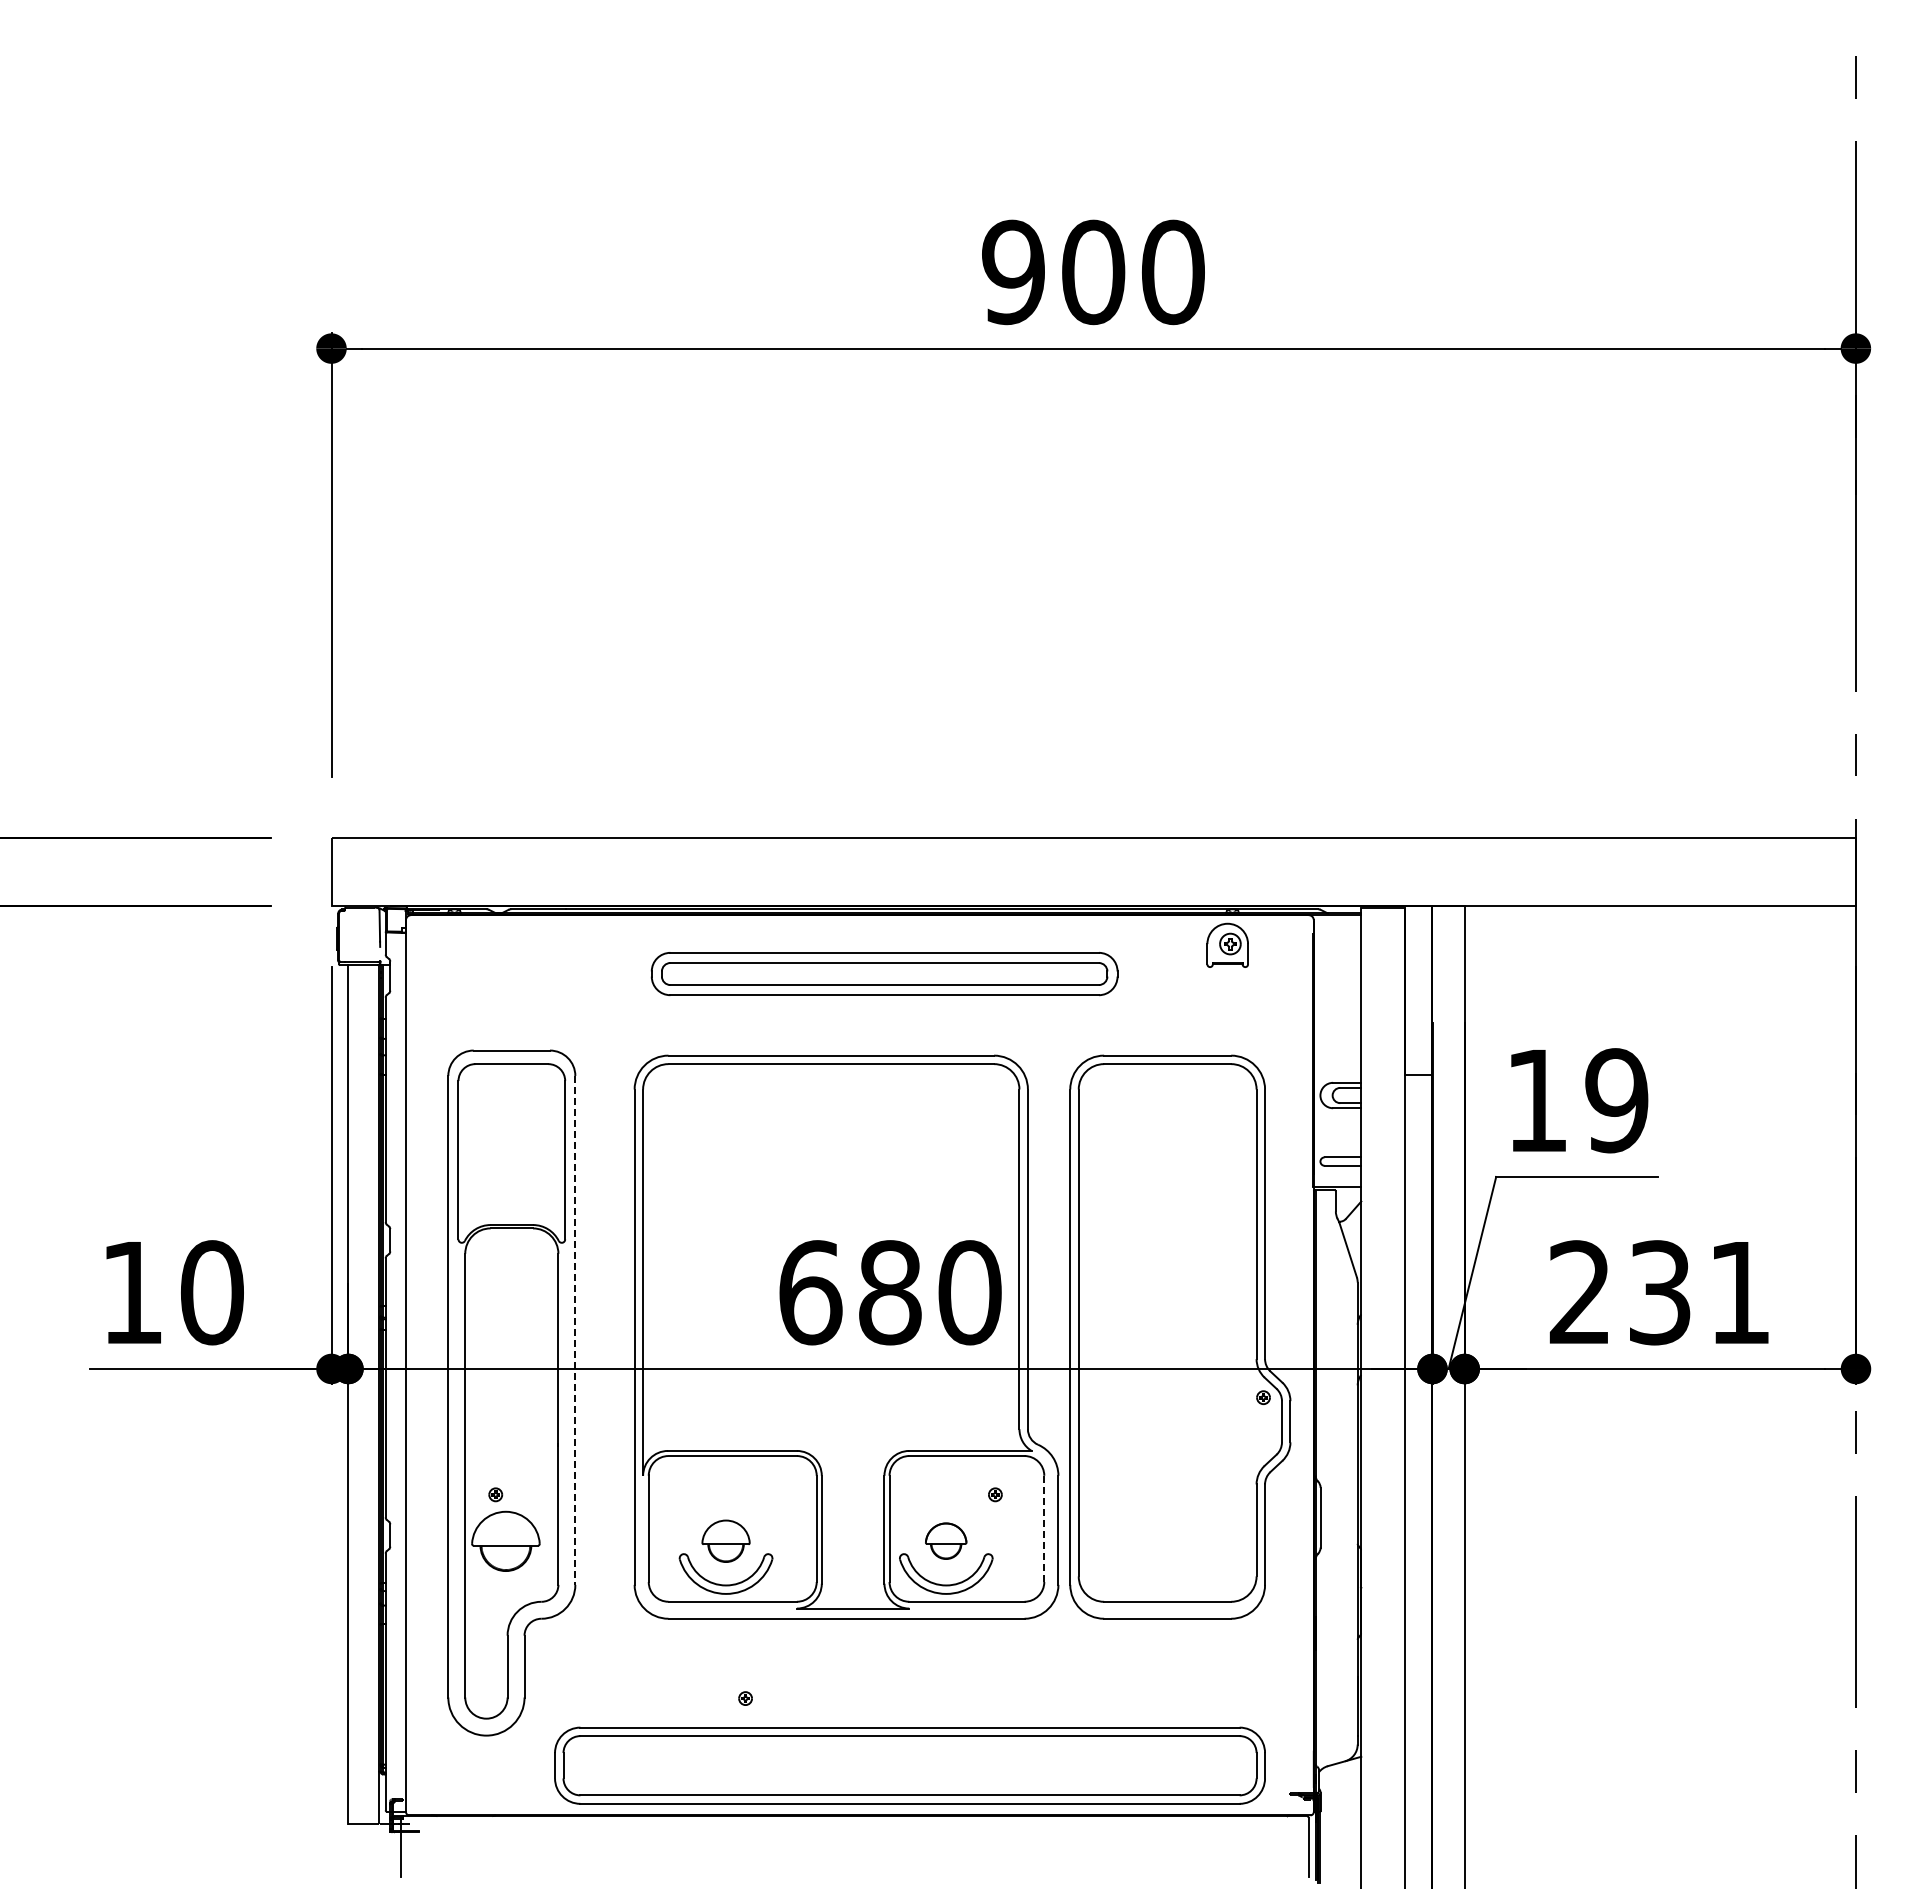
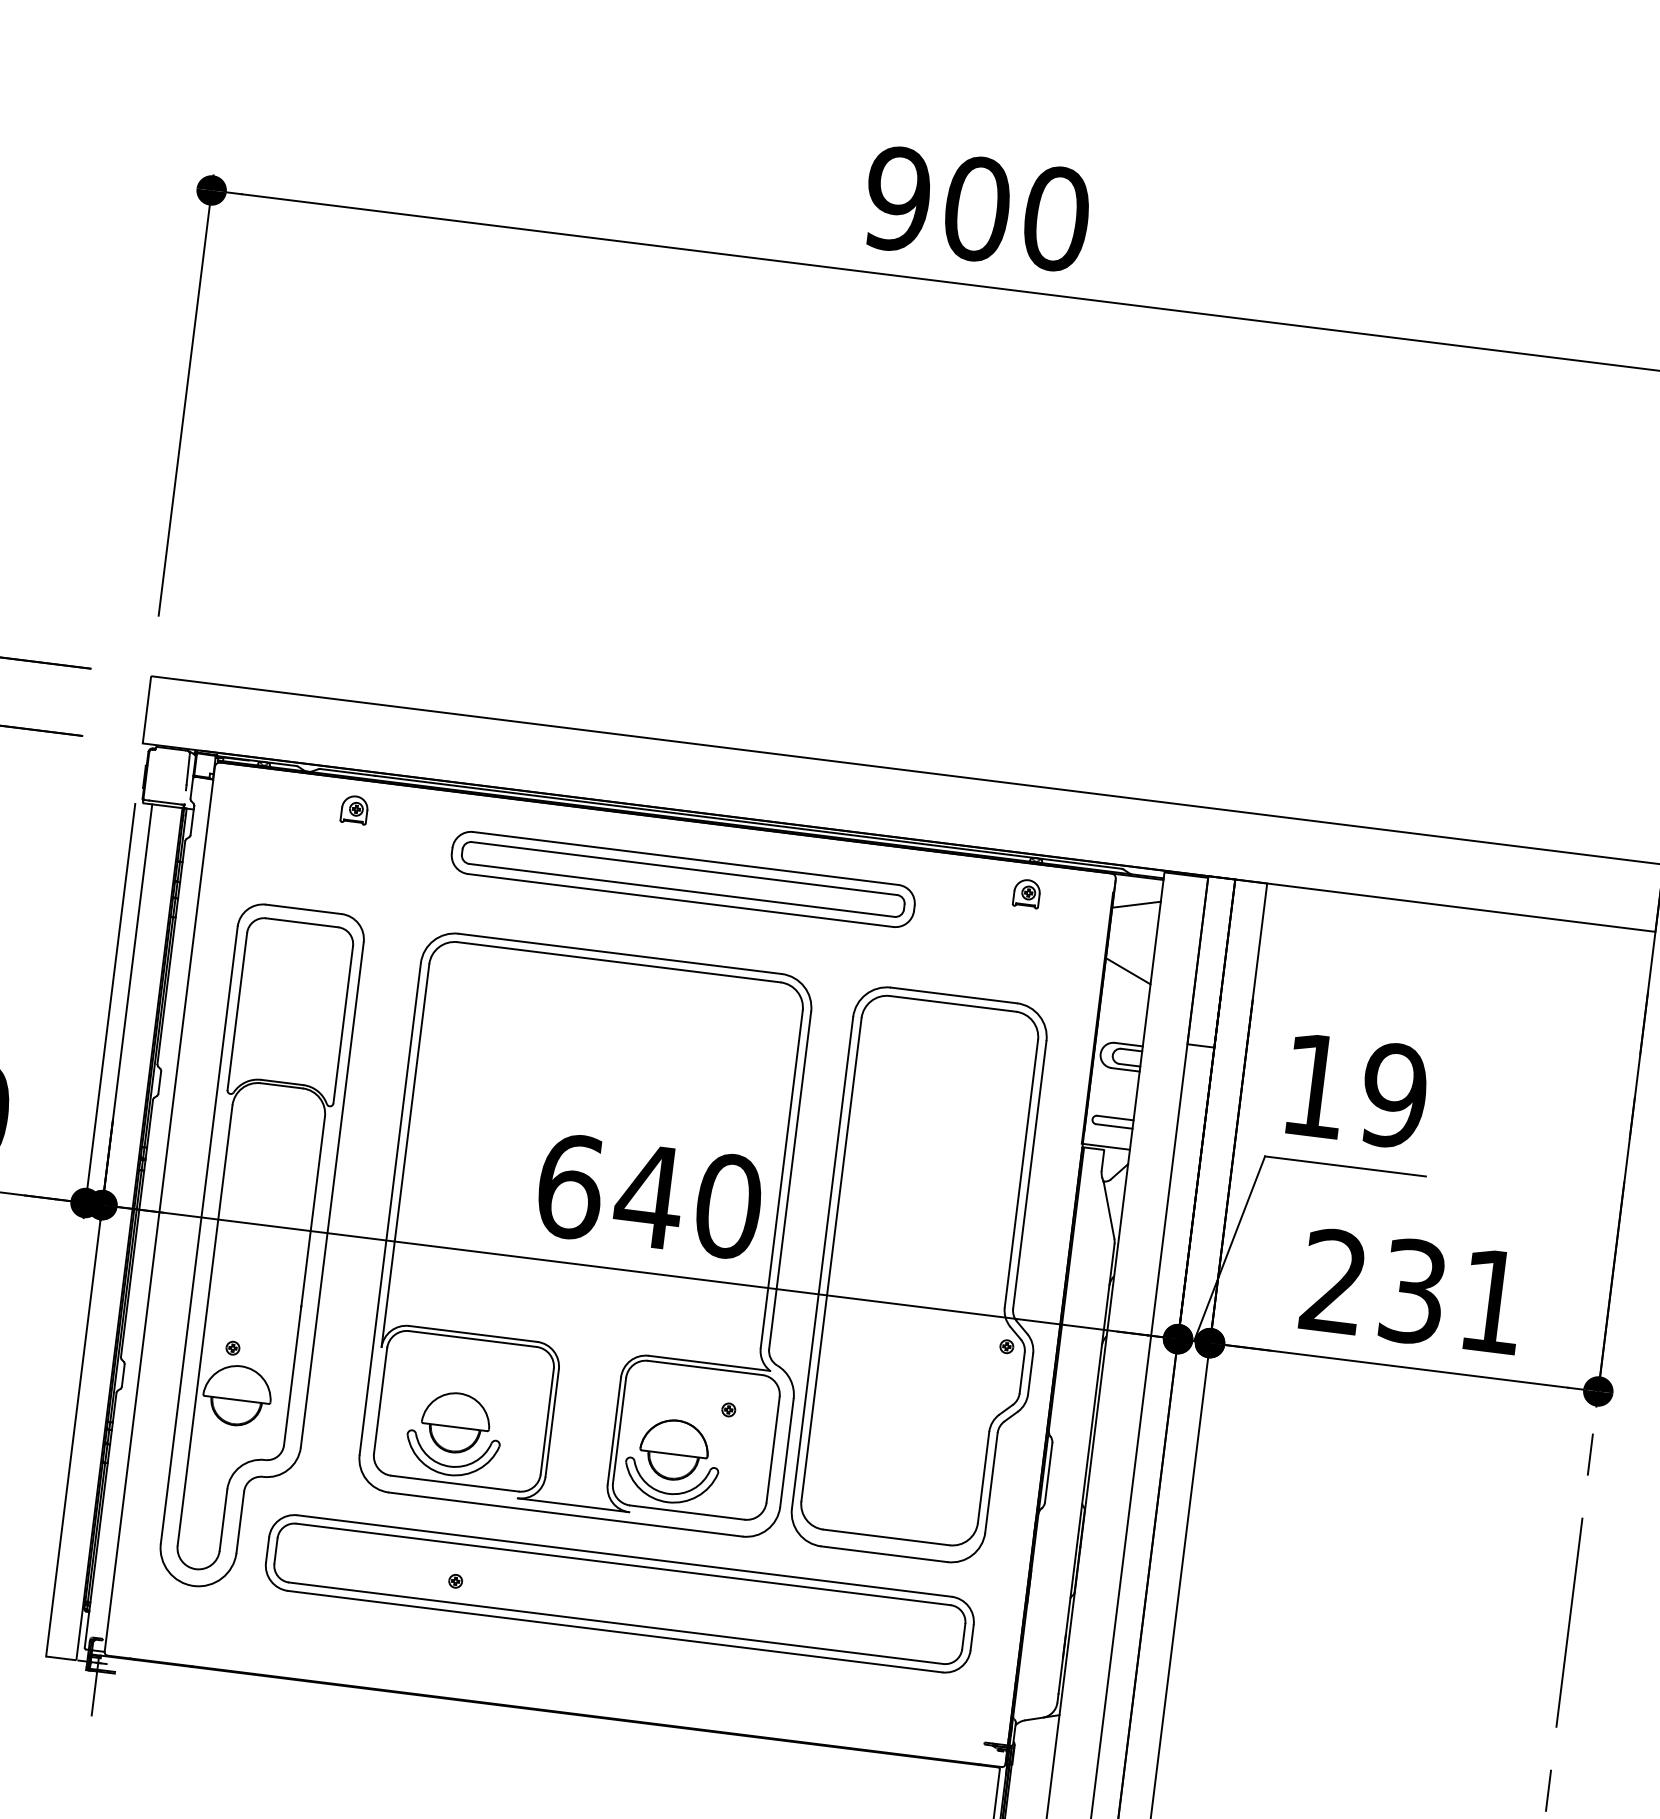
line: (1337, 943) -> (1136, 905), added
part: (549, 945) -> (354, 809), added
part: (1226, 945) -> (1026, 893), size x0.62
line: (1337, 1009) -> (1128, 970), added
text: (889, 1292) -> (648, 1196), 680 -> 640
line: (575, 1330) -> (332, 1195), dashed -> solid
line: (1044, 1528) -> (773, 1449), dashed -> solid
part: (725, 1540) -> (455, 1421), size x1.43
part: (945, 1540) -> (673, 1449), size x1.67
part: (909, 1765) -> (619, 1593), moved

